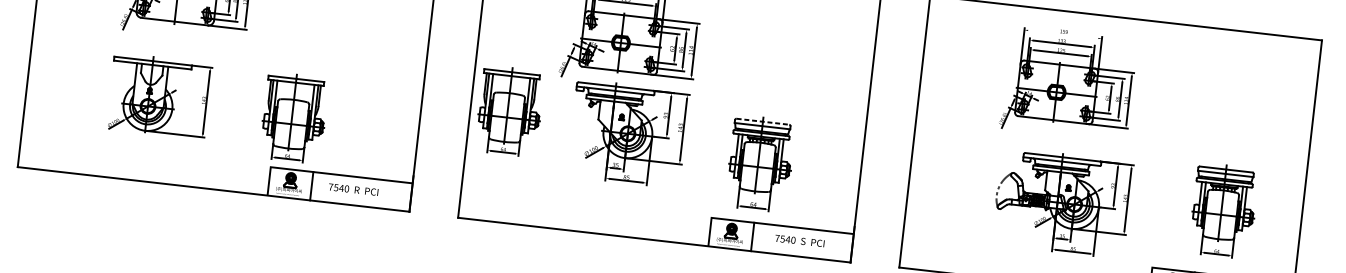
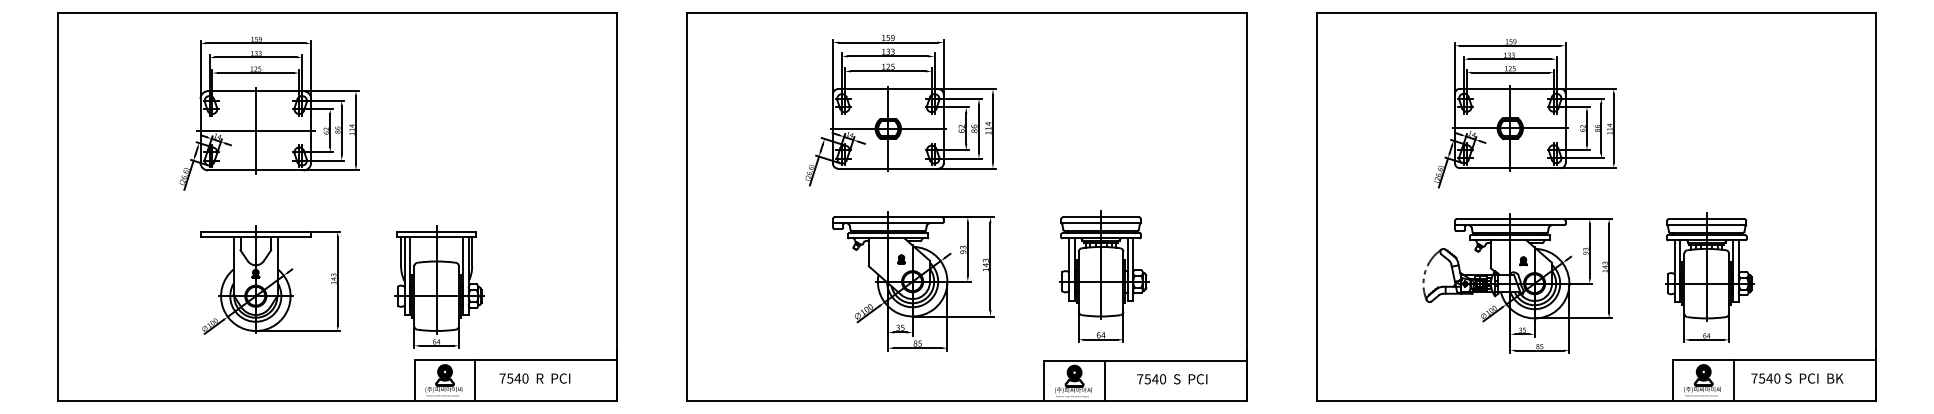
line: (1063, 34) -> (1510, 45), added
part: (159, 95) -> (270, 279), moved
part: (509, 110) -> (742, 242), removed
line: (763, 122) -> (1101, 217), dashed -> solid
part: (628, 133) -> (913, 281), moved
part: (1062, 203) -> (1517, 283), moved
part: (1223, 210) -> (1709, 277), moved

